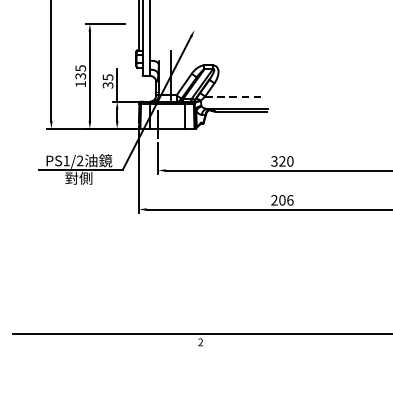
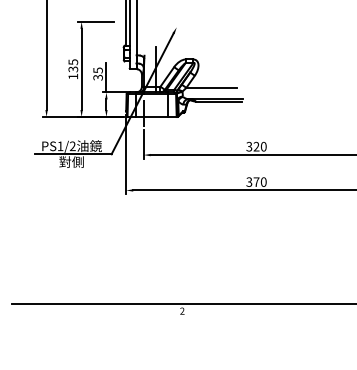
line: (233, 96) -> (212, 87), dashed -> solid
text: (282, 199) -> (256, 181), 206 -> 370

